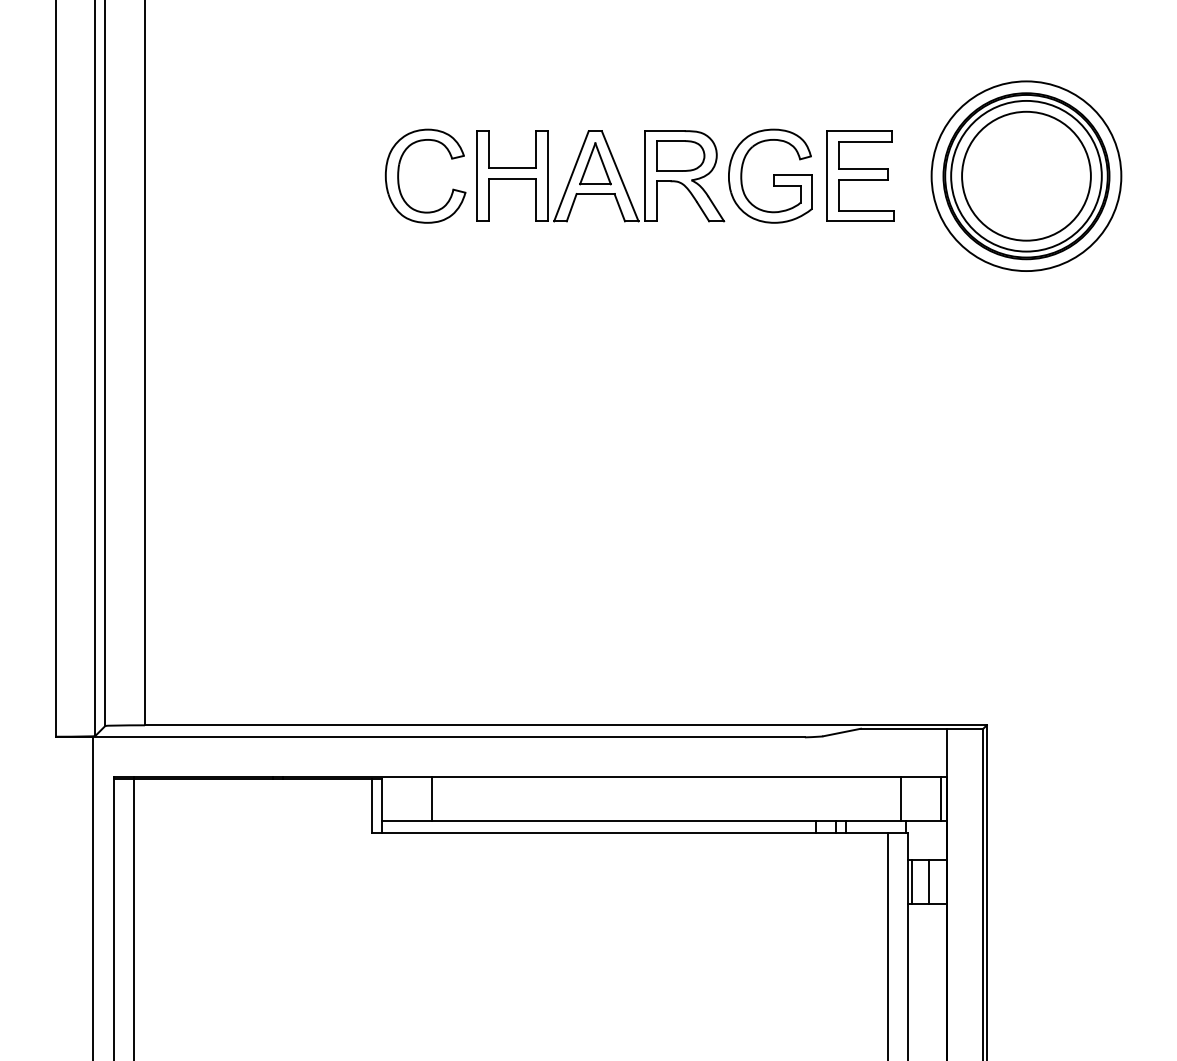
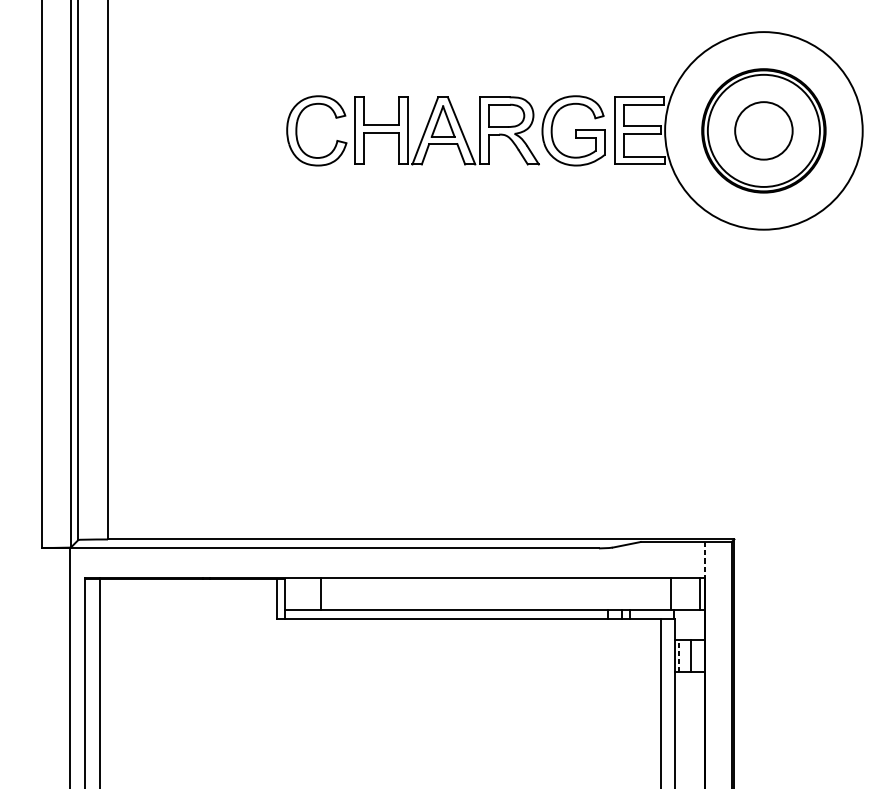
circle: (1026, 175) -> (763, 130), size x0.6
circle: (1026, 176) -> (763, 131), size x1.4
line: (947, 753) -> (705, 560), solid -> dashed
line: (912, 882) -> (679, 656), solid -> dashed

